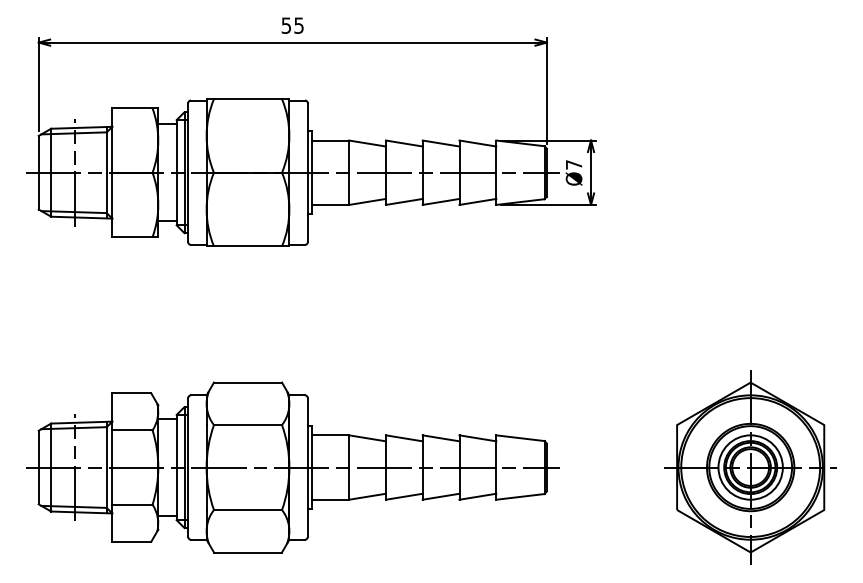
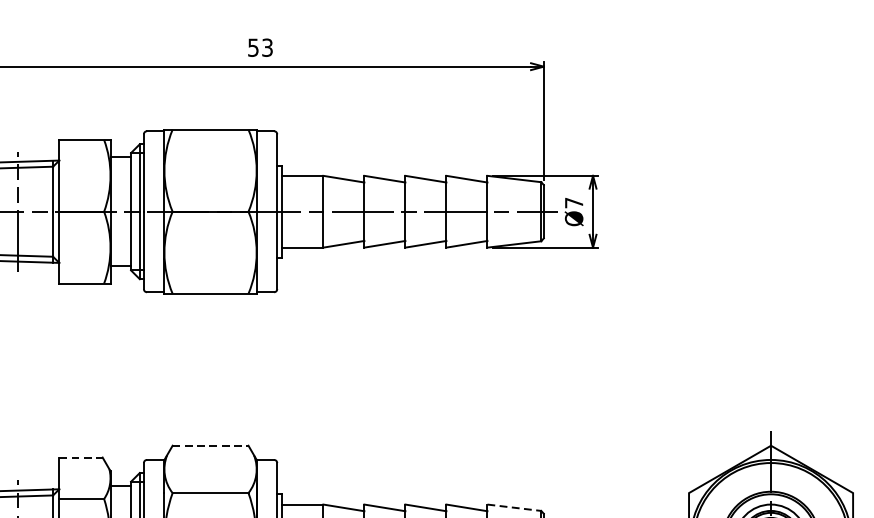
text: (298, 25) -> (266, 47), 55 -> 53
line: (248, 382) -> (211, 445), solid -> dashed
line: (132, 393) -> (81, 457), solid -> dashed
line: (520, 438) -> (514, 508), solid -> dashed

